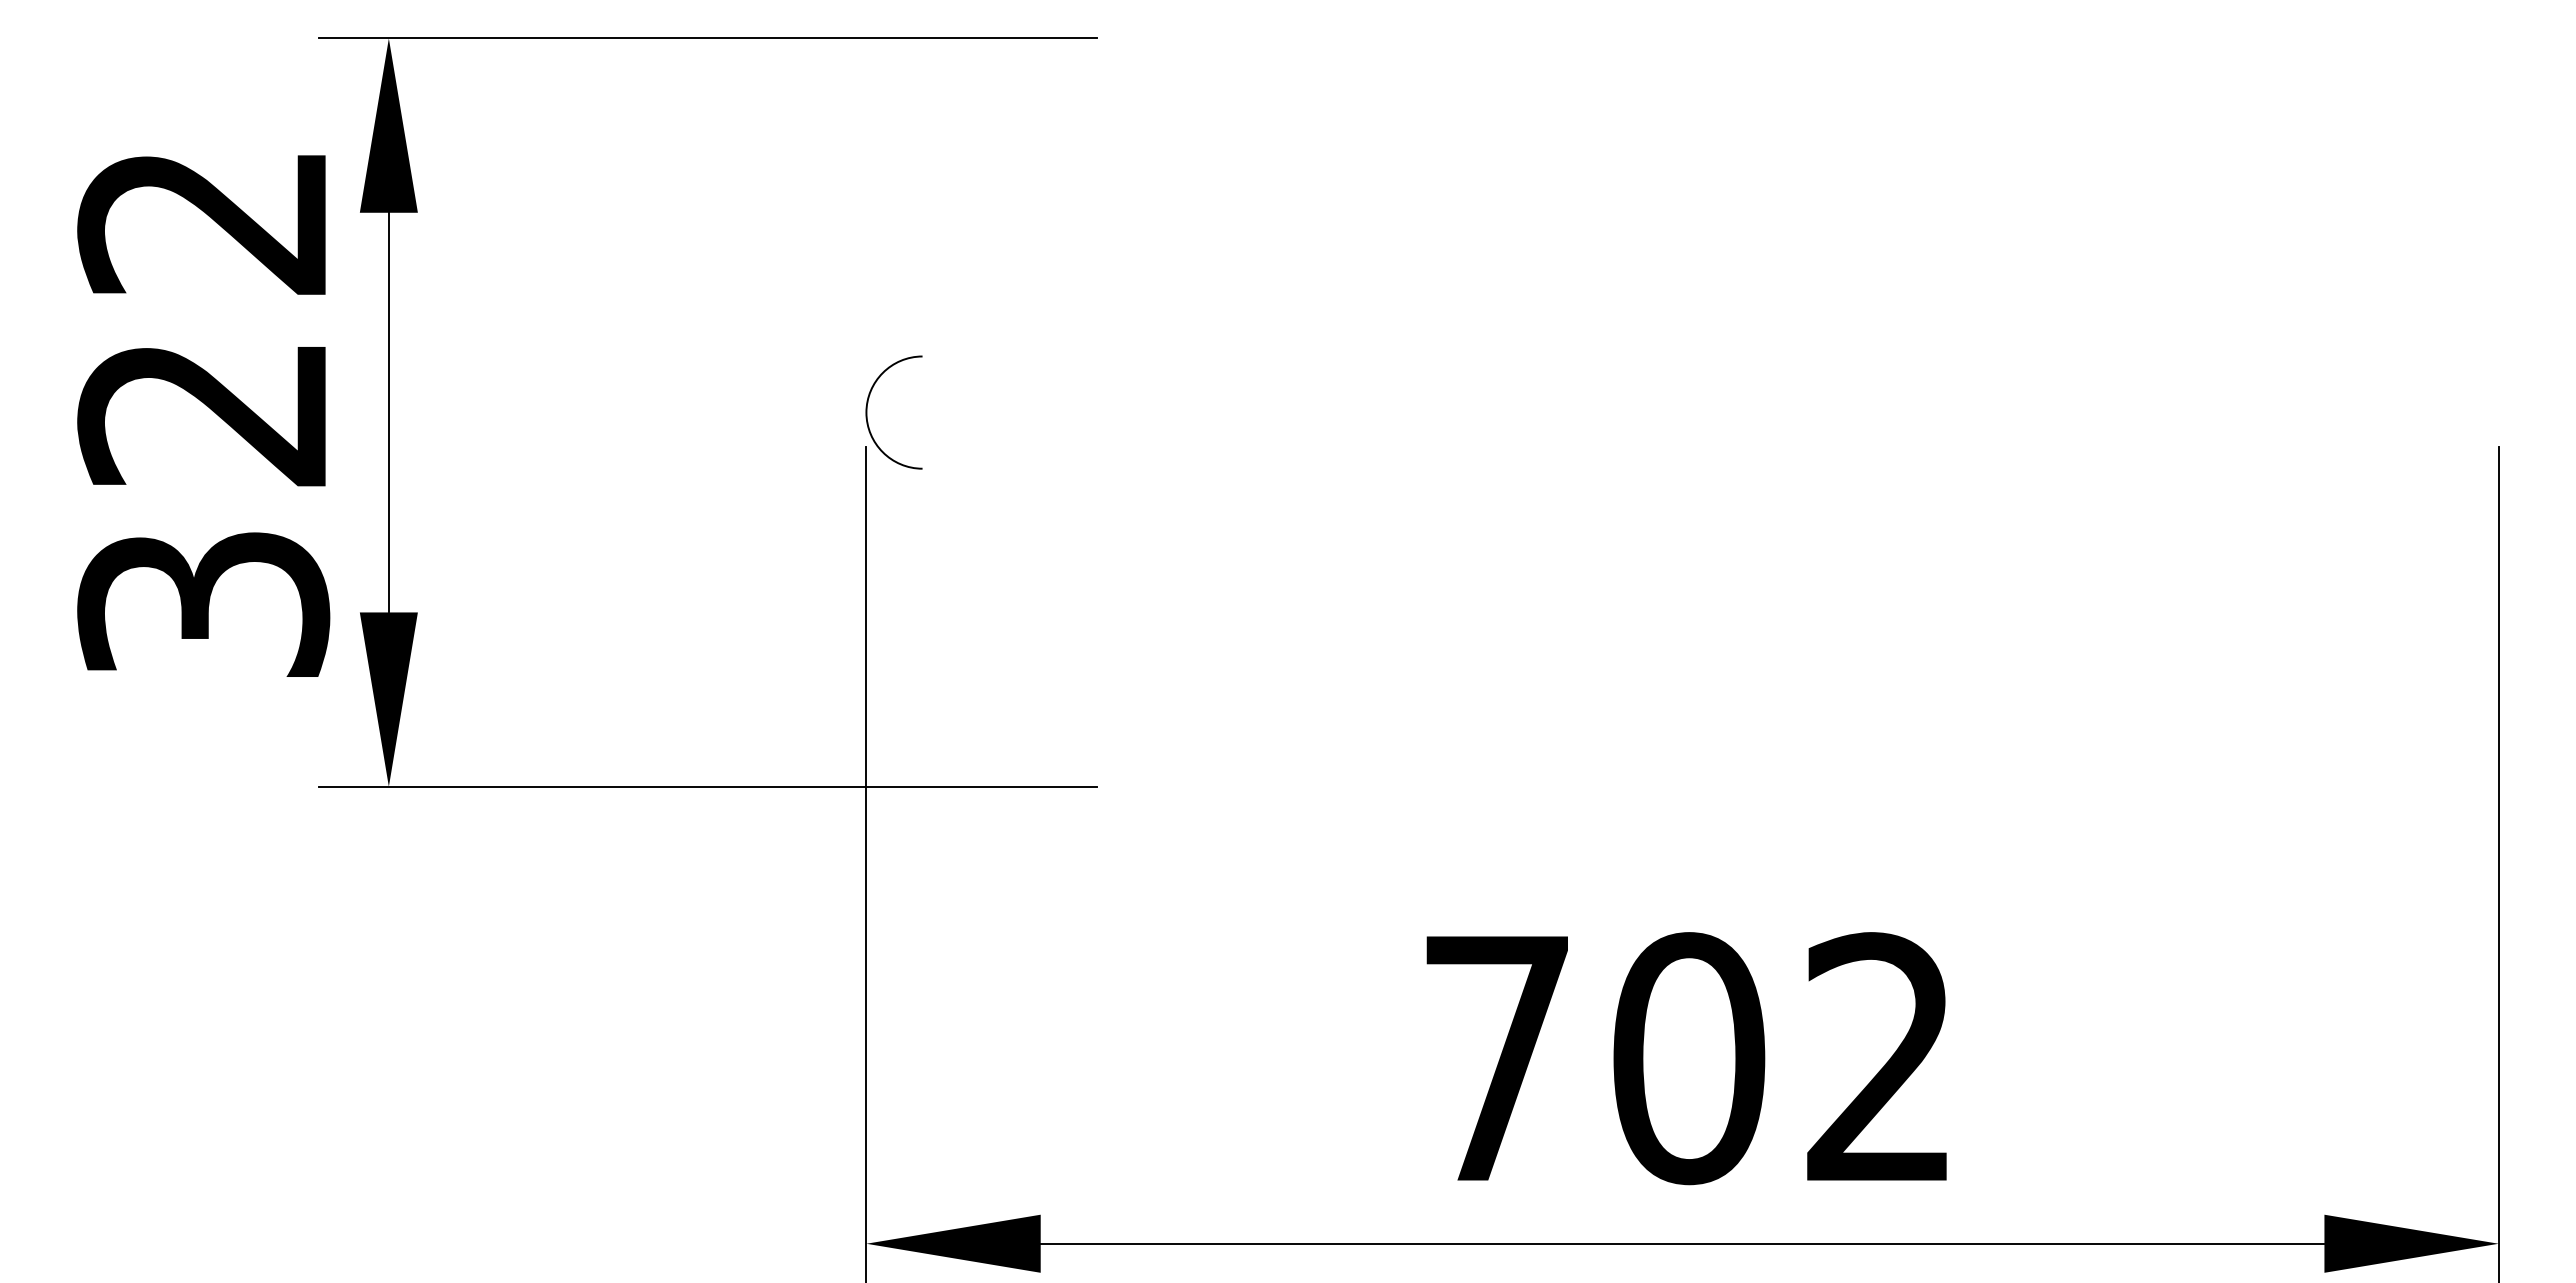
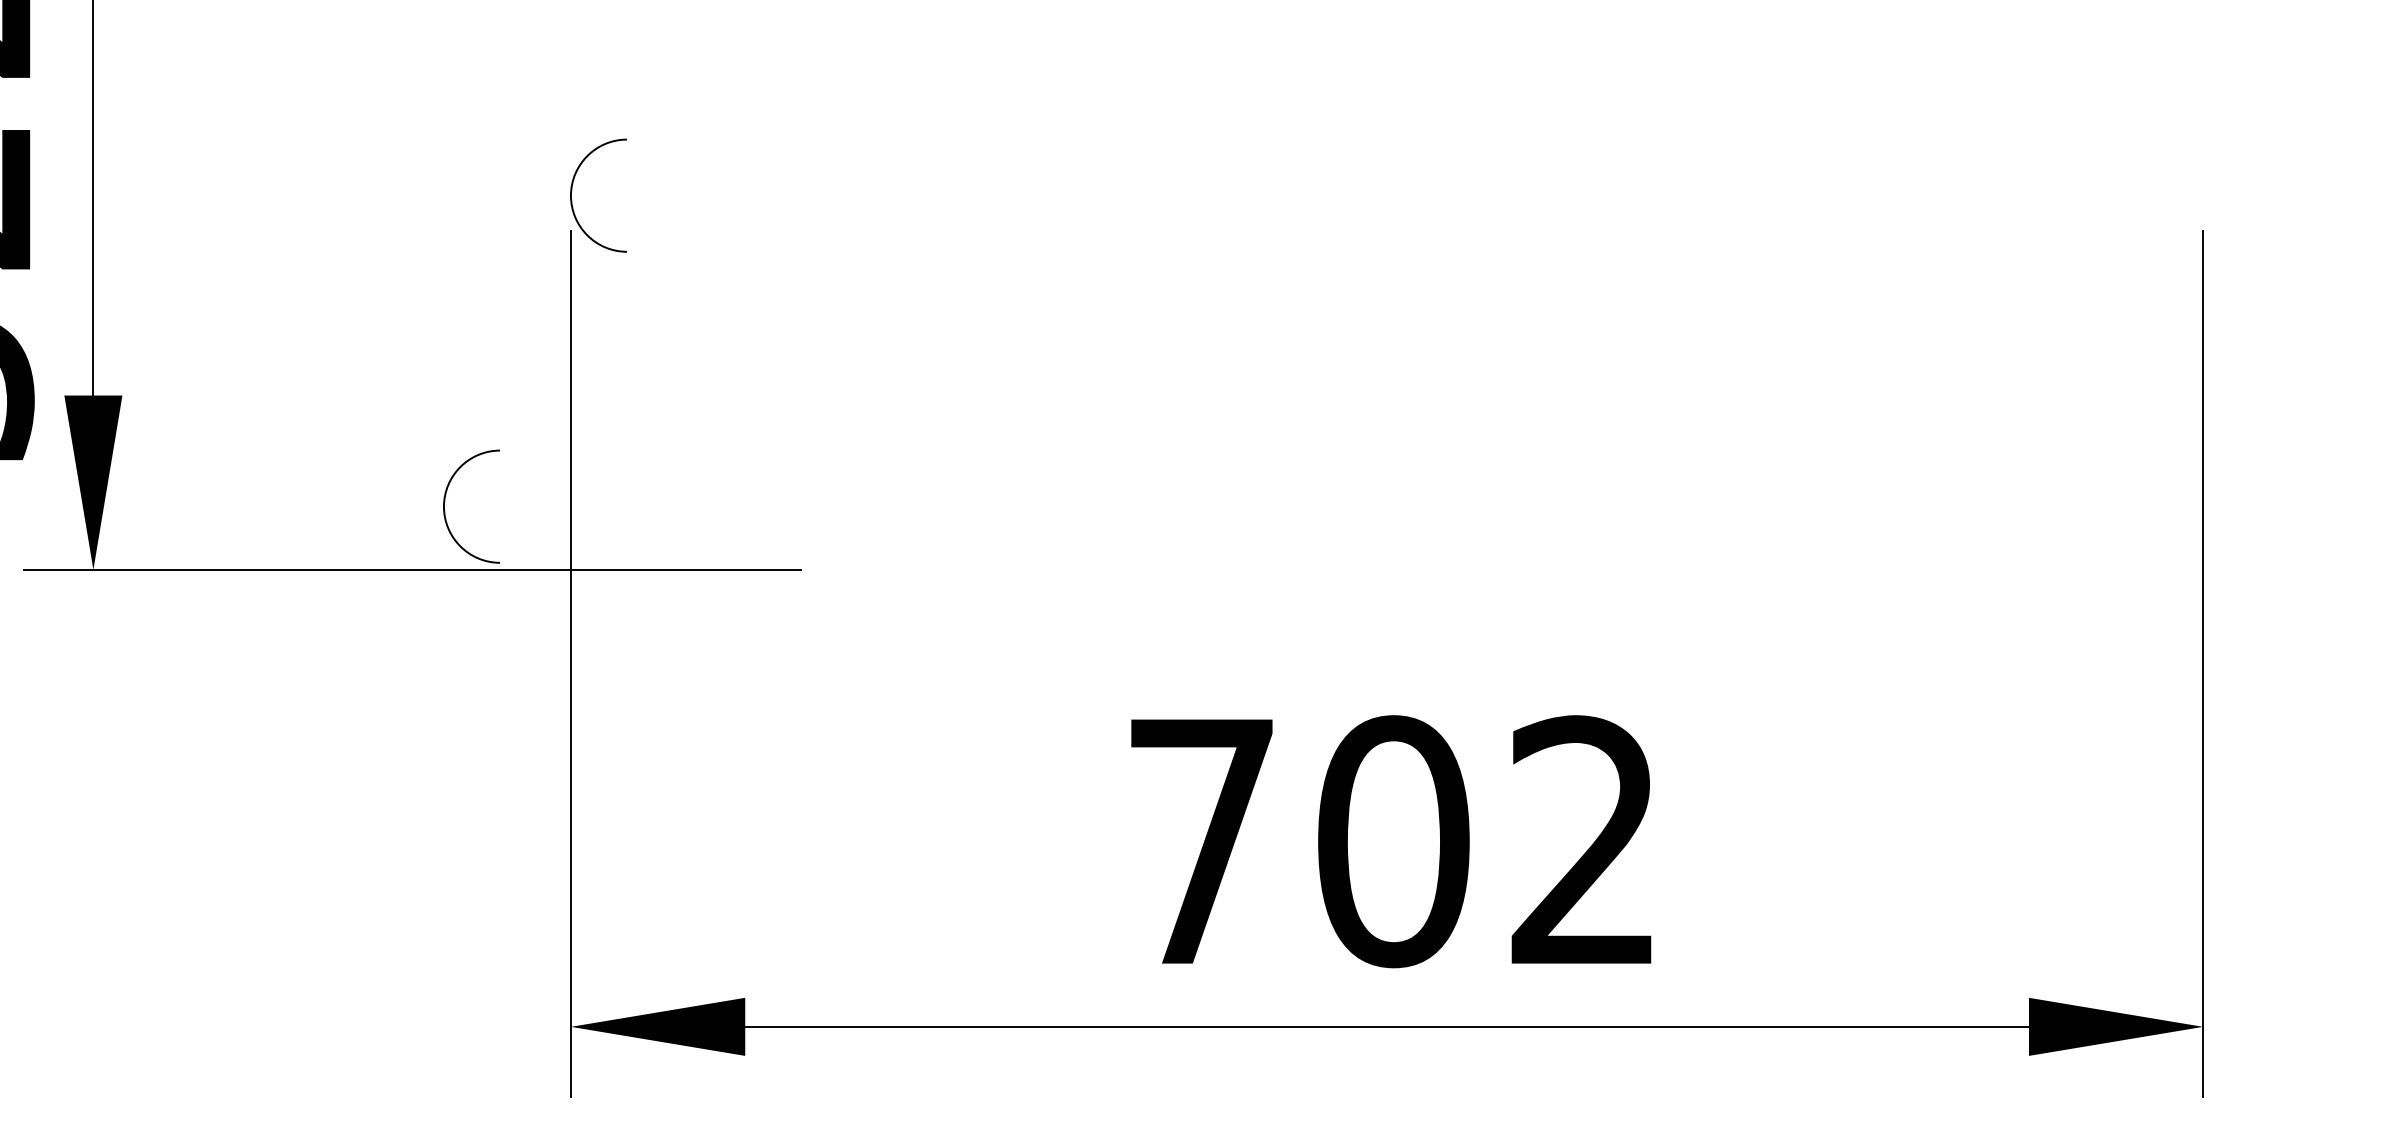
part: (740, 723) -> (445, 506), added

